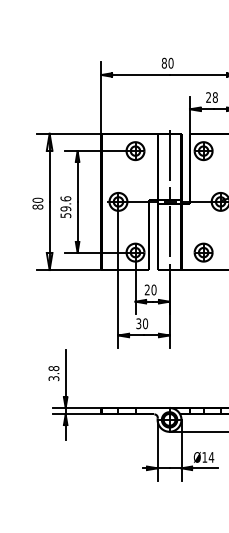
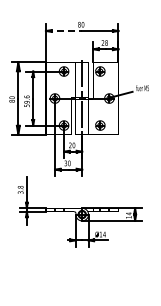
line: (136, 75) -> (64, 31), solid -> dashed

